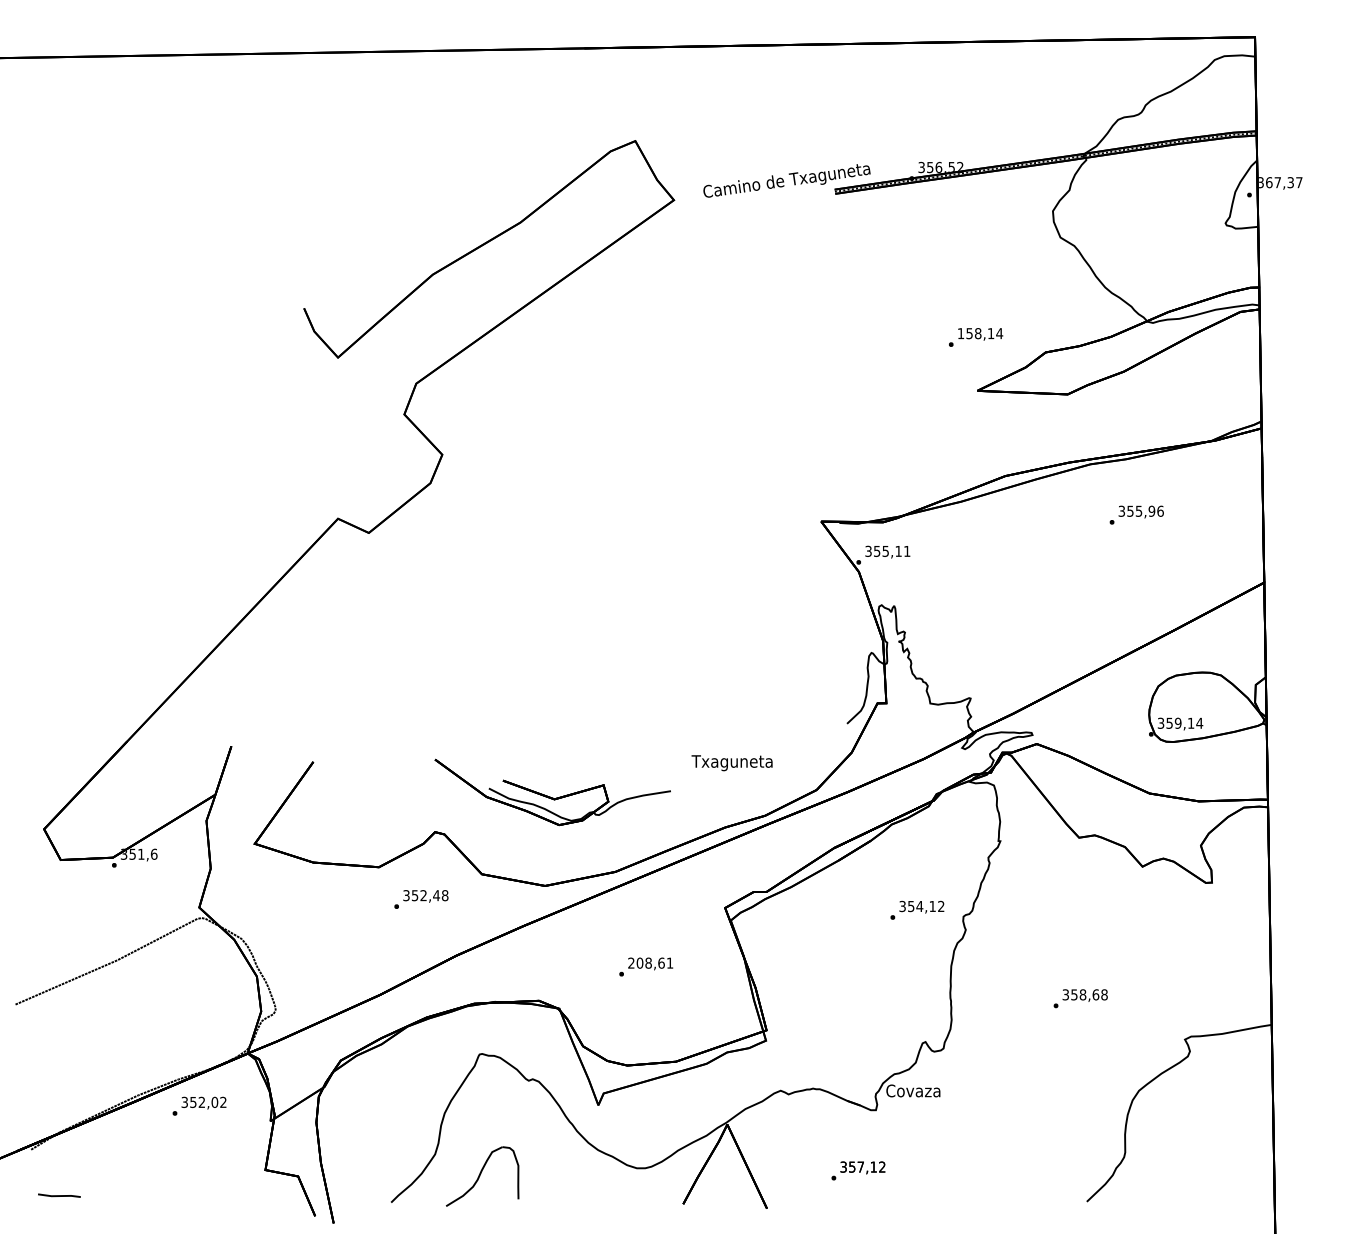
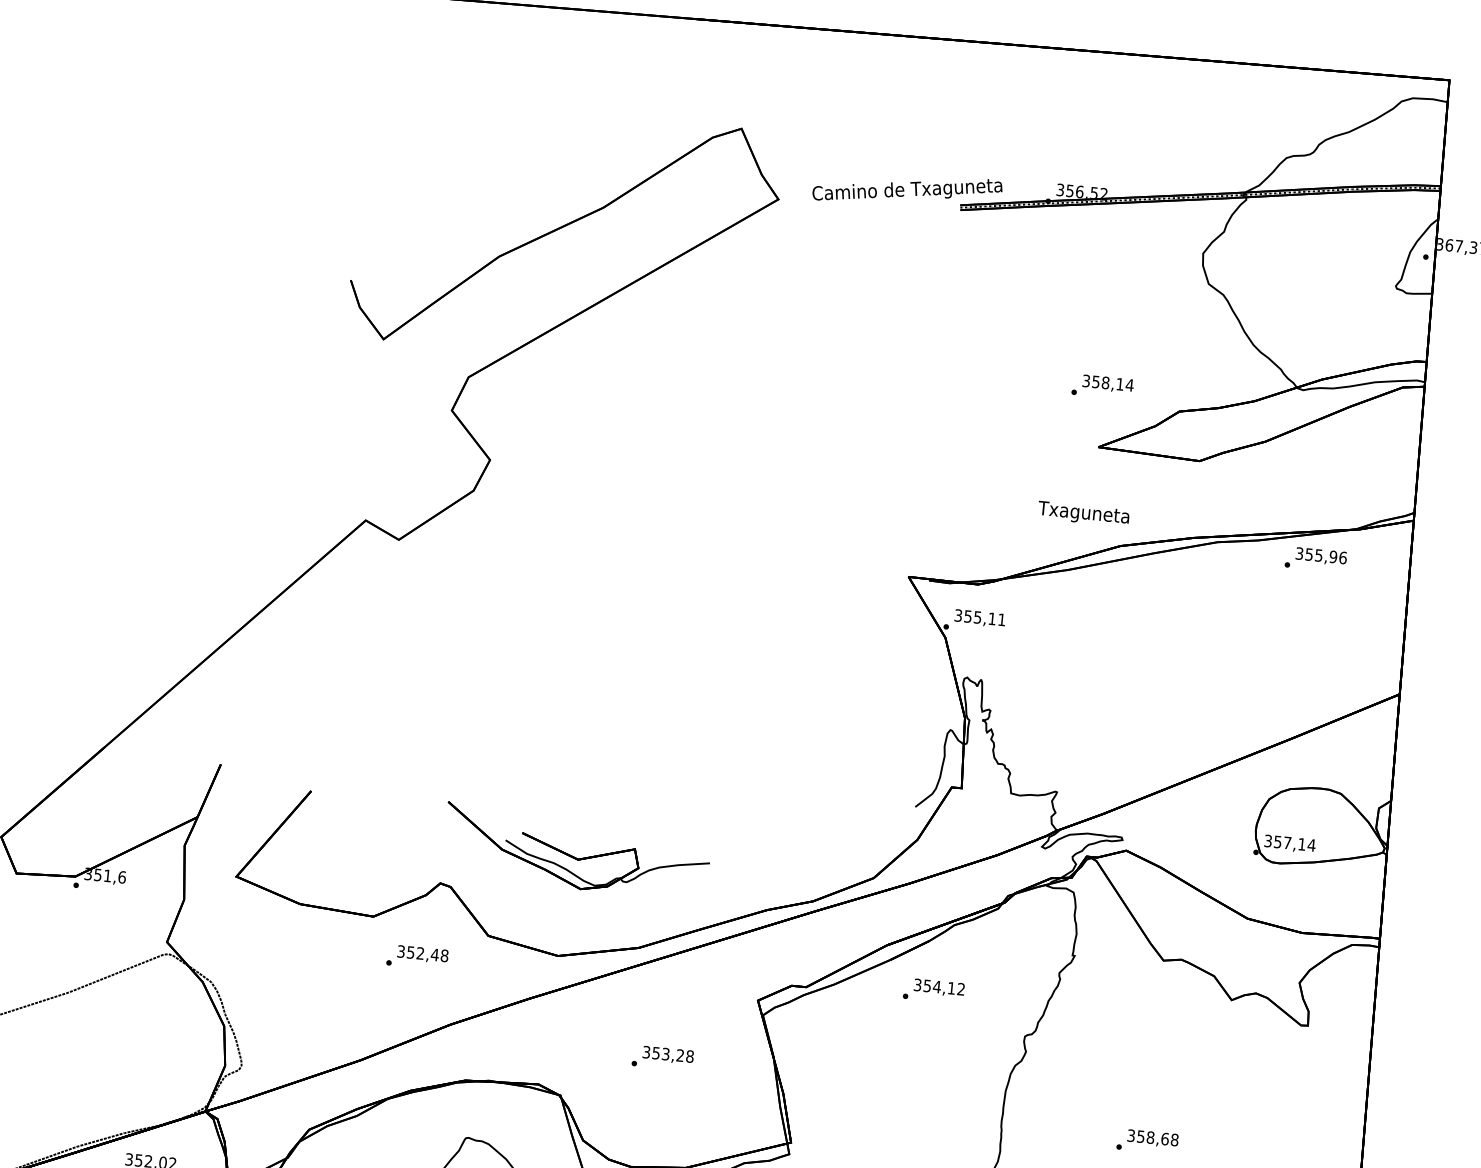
text: (960, 333) -> (1085, 380), 158,14 -> 358,14
text: (1136, 514) -> (1315, 558), moved
text: (1177, 722) -> (1286, 841), 359,14 -> 357,14
text: (731, 763) -> (1082, 514), moved
text: (917, 909) -> (934, 990), moved
text: (650, 962) -> (668, 1053), 208,61 -> 353,28

